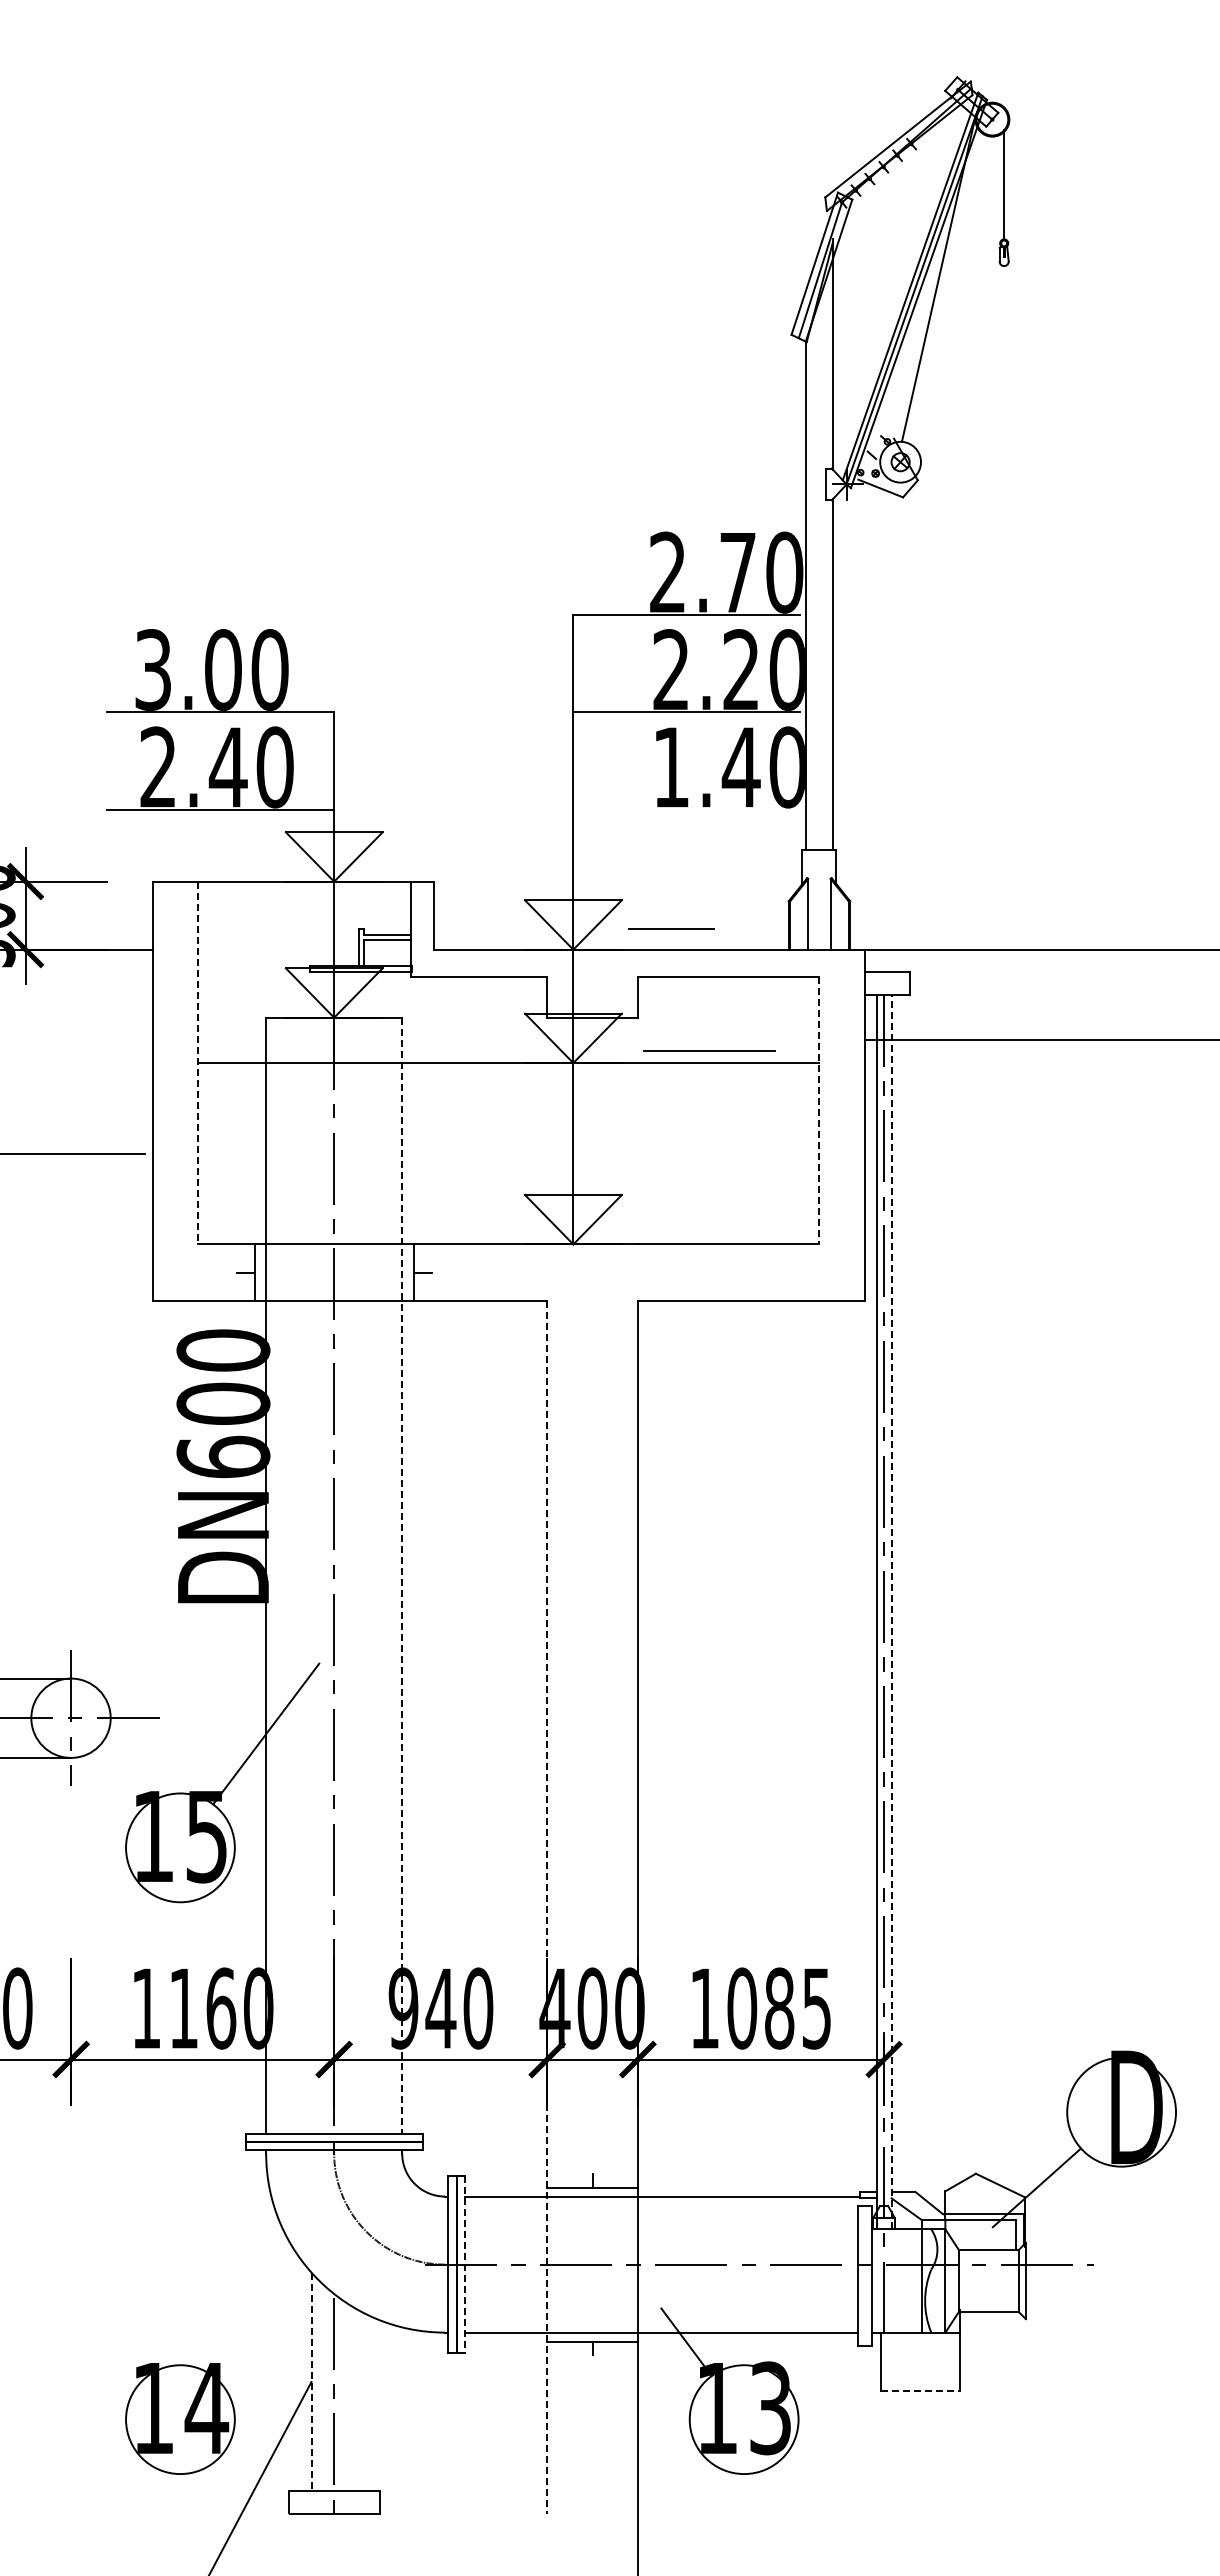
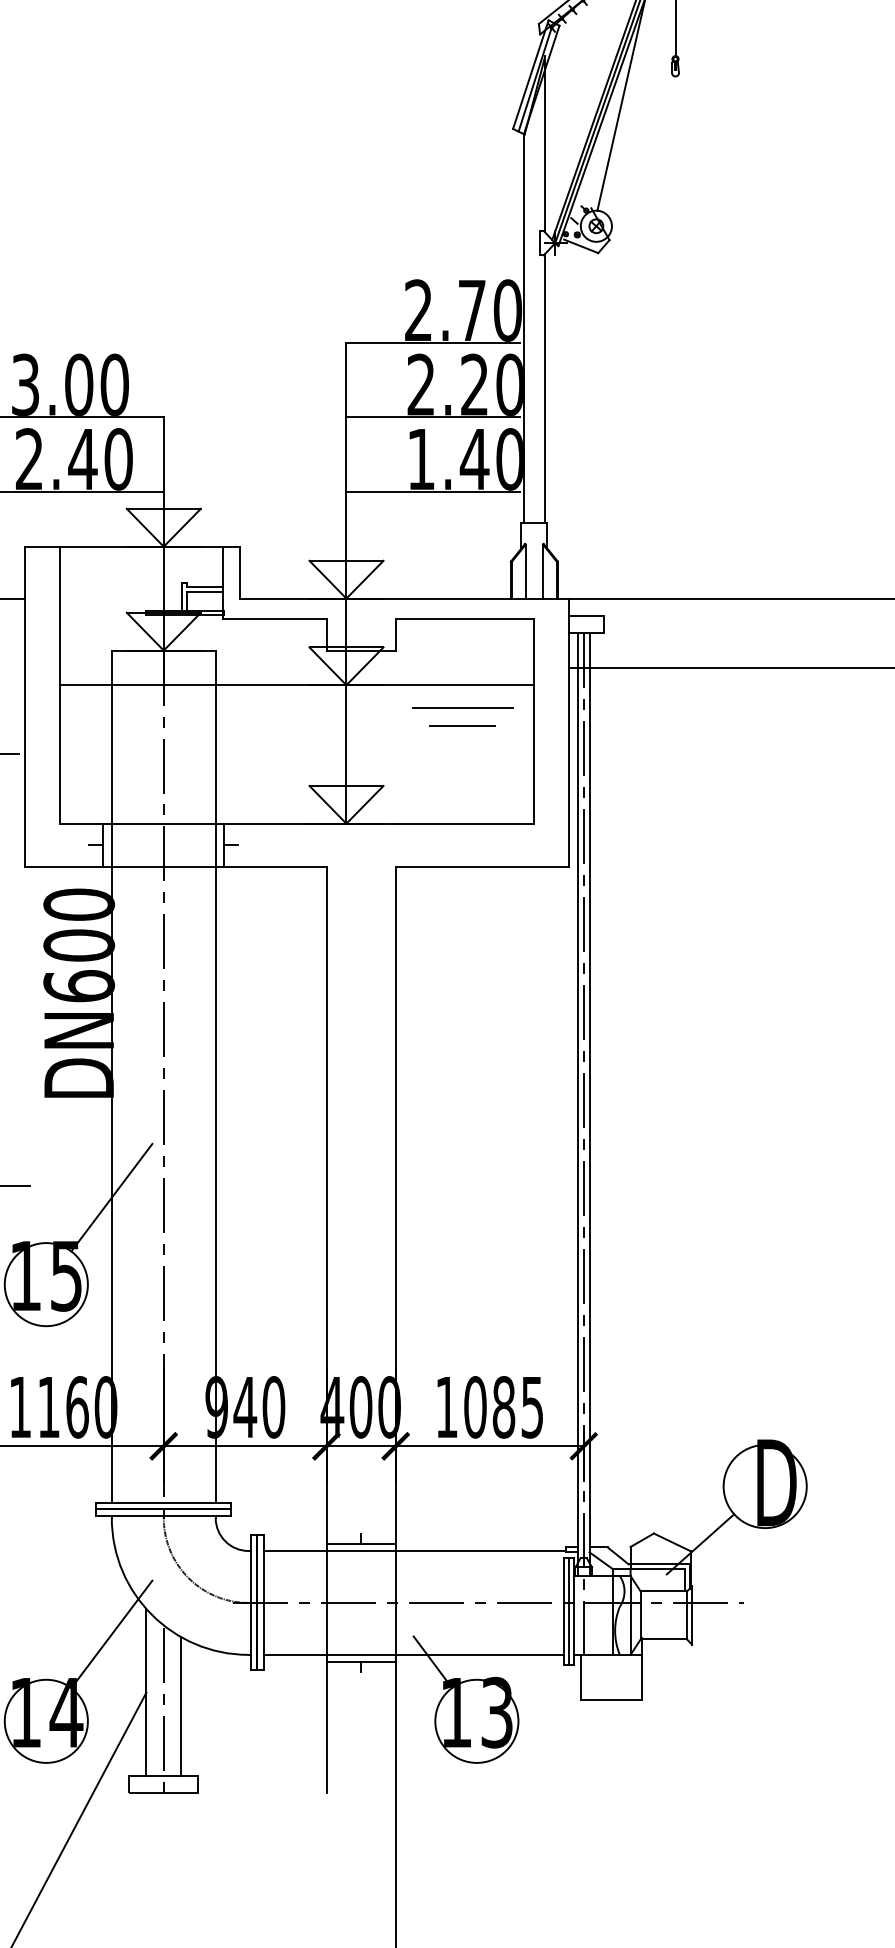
line: (686, 809) -> (432, 491), added
line: (671, 928) -> (462, 725), moved
line: (709, 1050) -> (462, 707), moved
line: (198, 1063) -> (60, 685), dashed -> solid
line: (819, 1110) -> (534, 721), dashed -> solid
line: (402, 1576) -> (215, 1077), dashed -> solid
line: (891, 1611) -> (589, 1104), dashed -> solid
line: (547, 1908) -> (326, 1330), dashed -> solid
line: (464, 2265) -> (263, 1603), dashed -> solid
line: (864, 2275) -> (568, 1611), added
line: (266, 2305) -> (112, 1634), added
line: (311, 2382) -> (146, 1692), dashed -> solid
line: (920, 2391) -> (611, 1699), dashed -> solid
line: (356, 2400) -> (180, 1706), added

